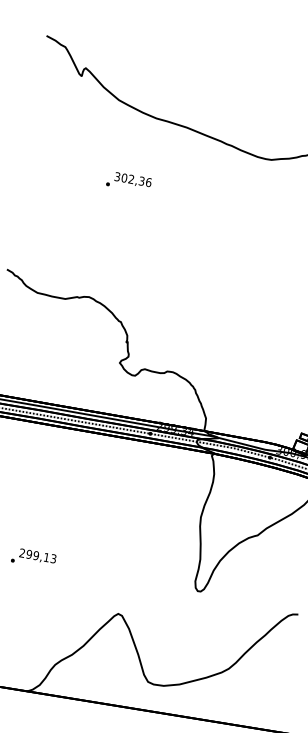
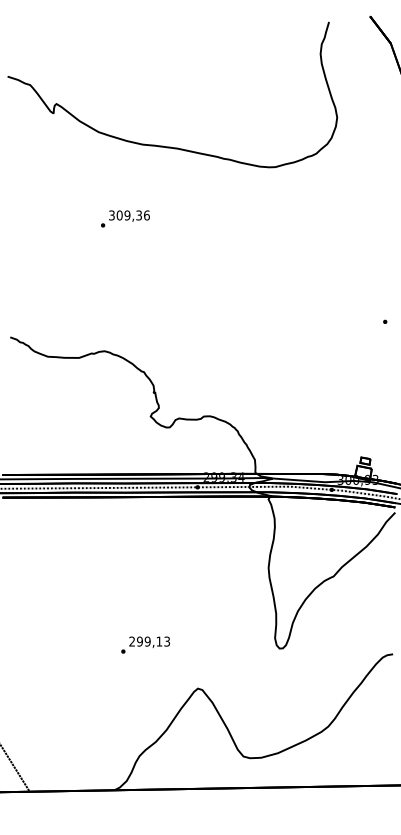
text: (131, 179) -> (127, 215), 302,36 -> 309,36
text: (33, 557) -> (145, 644), moved

